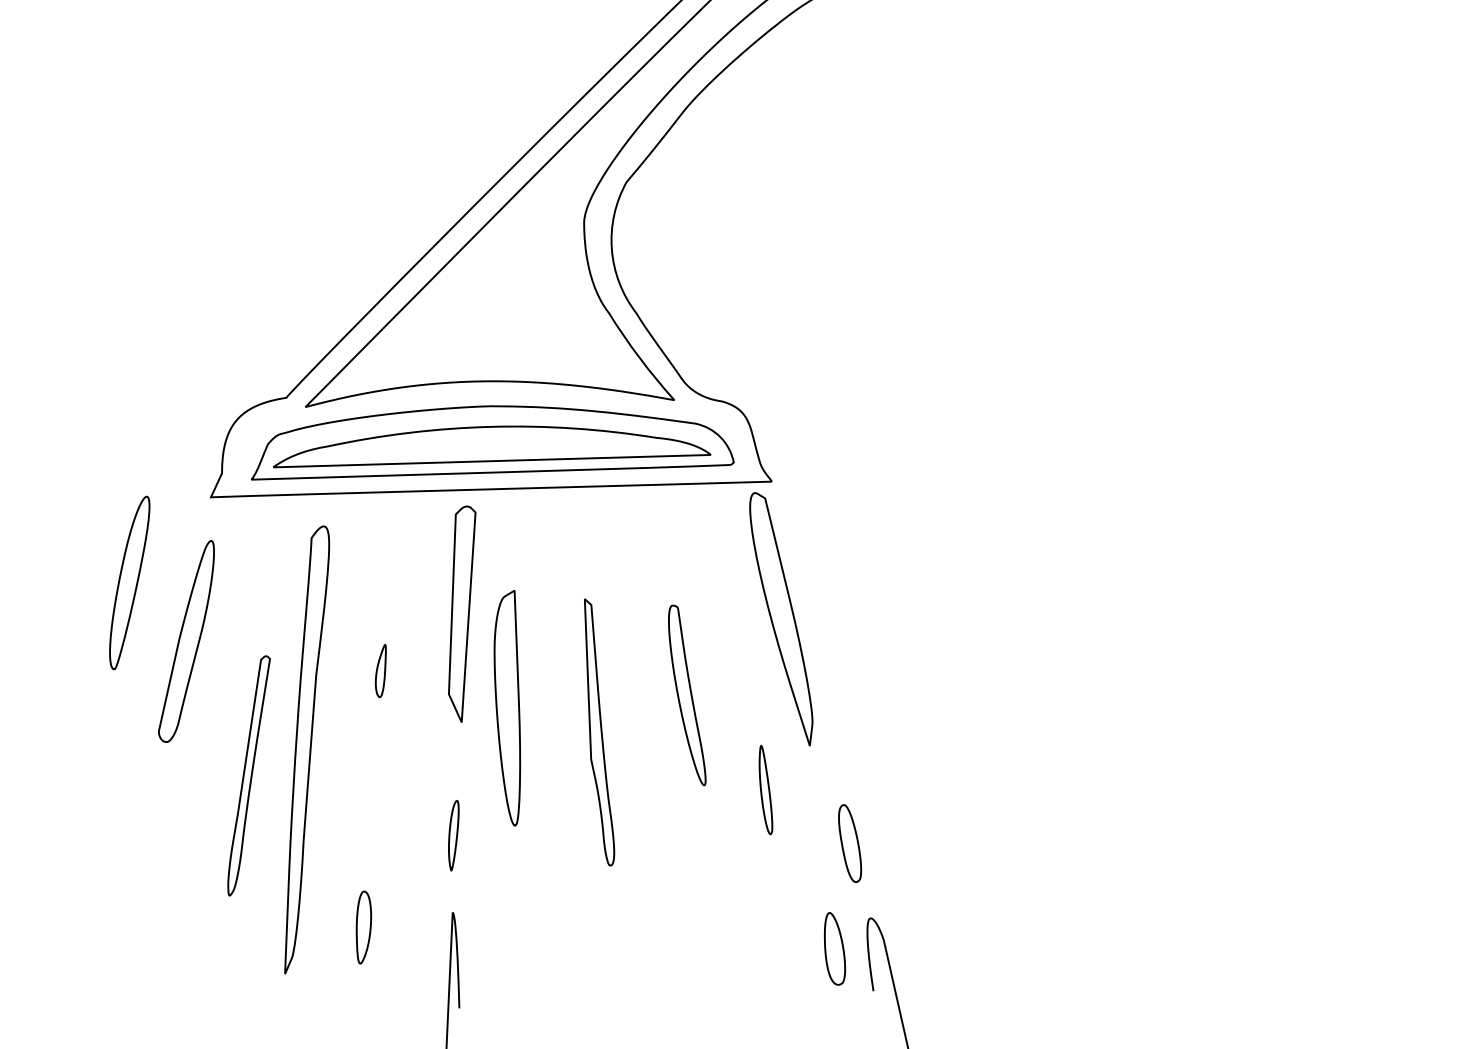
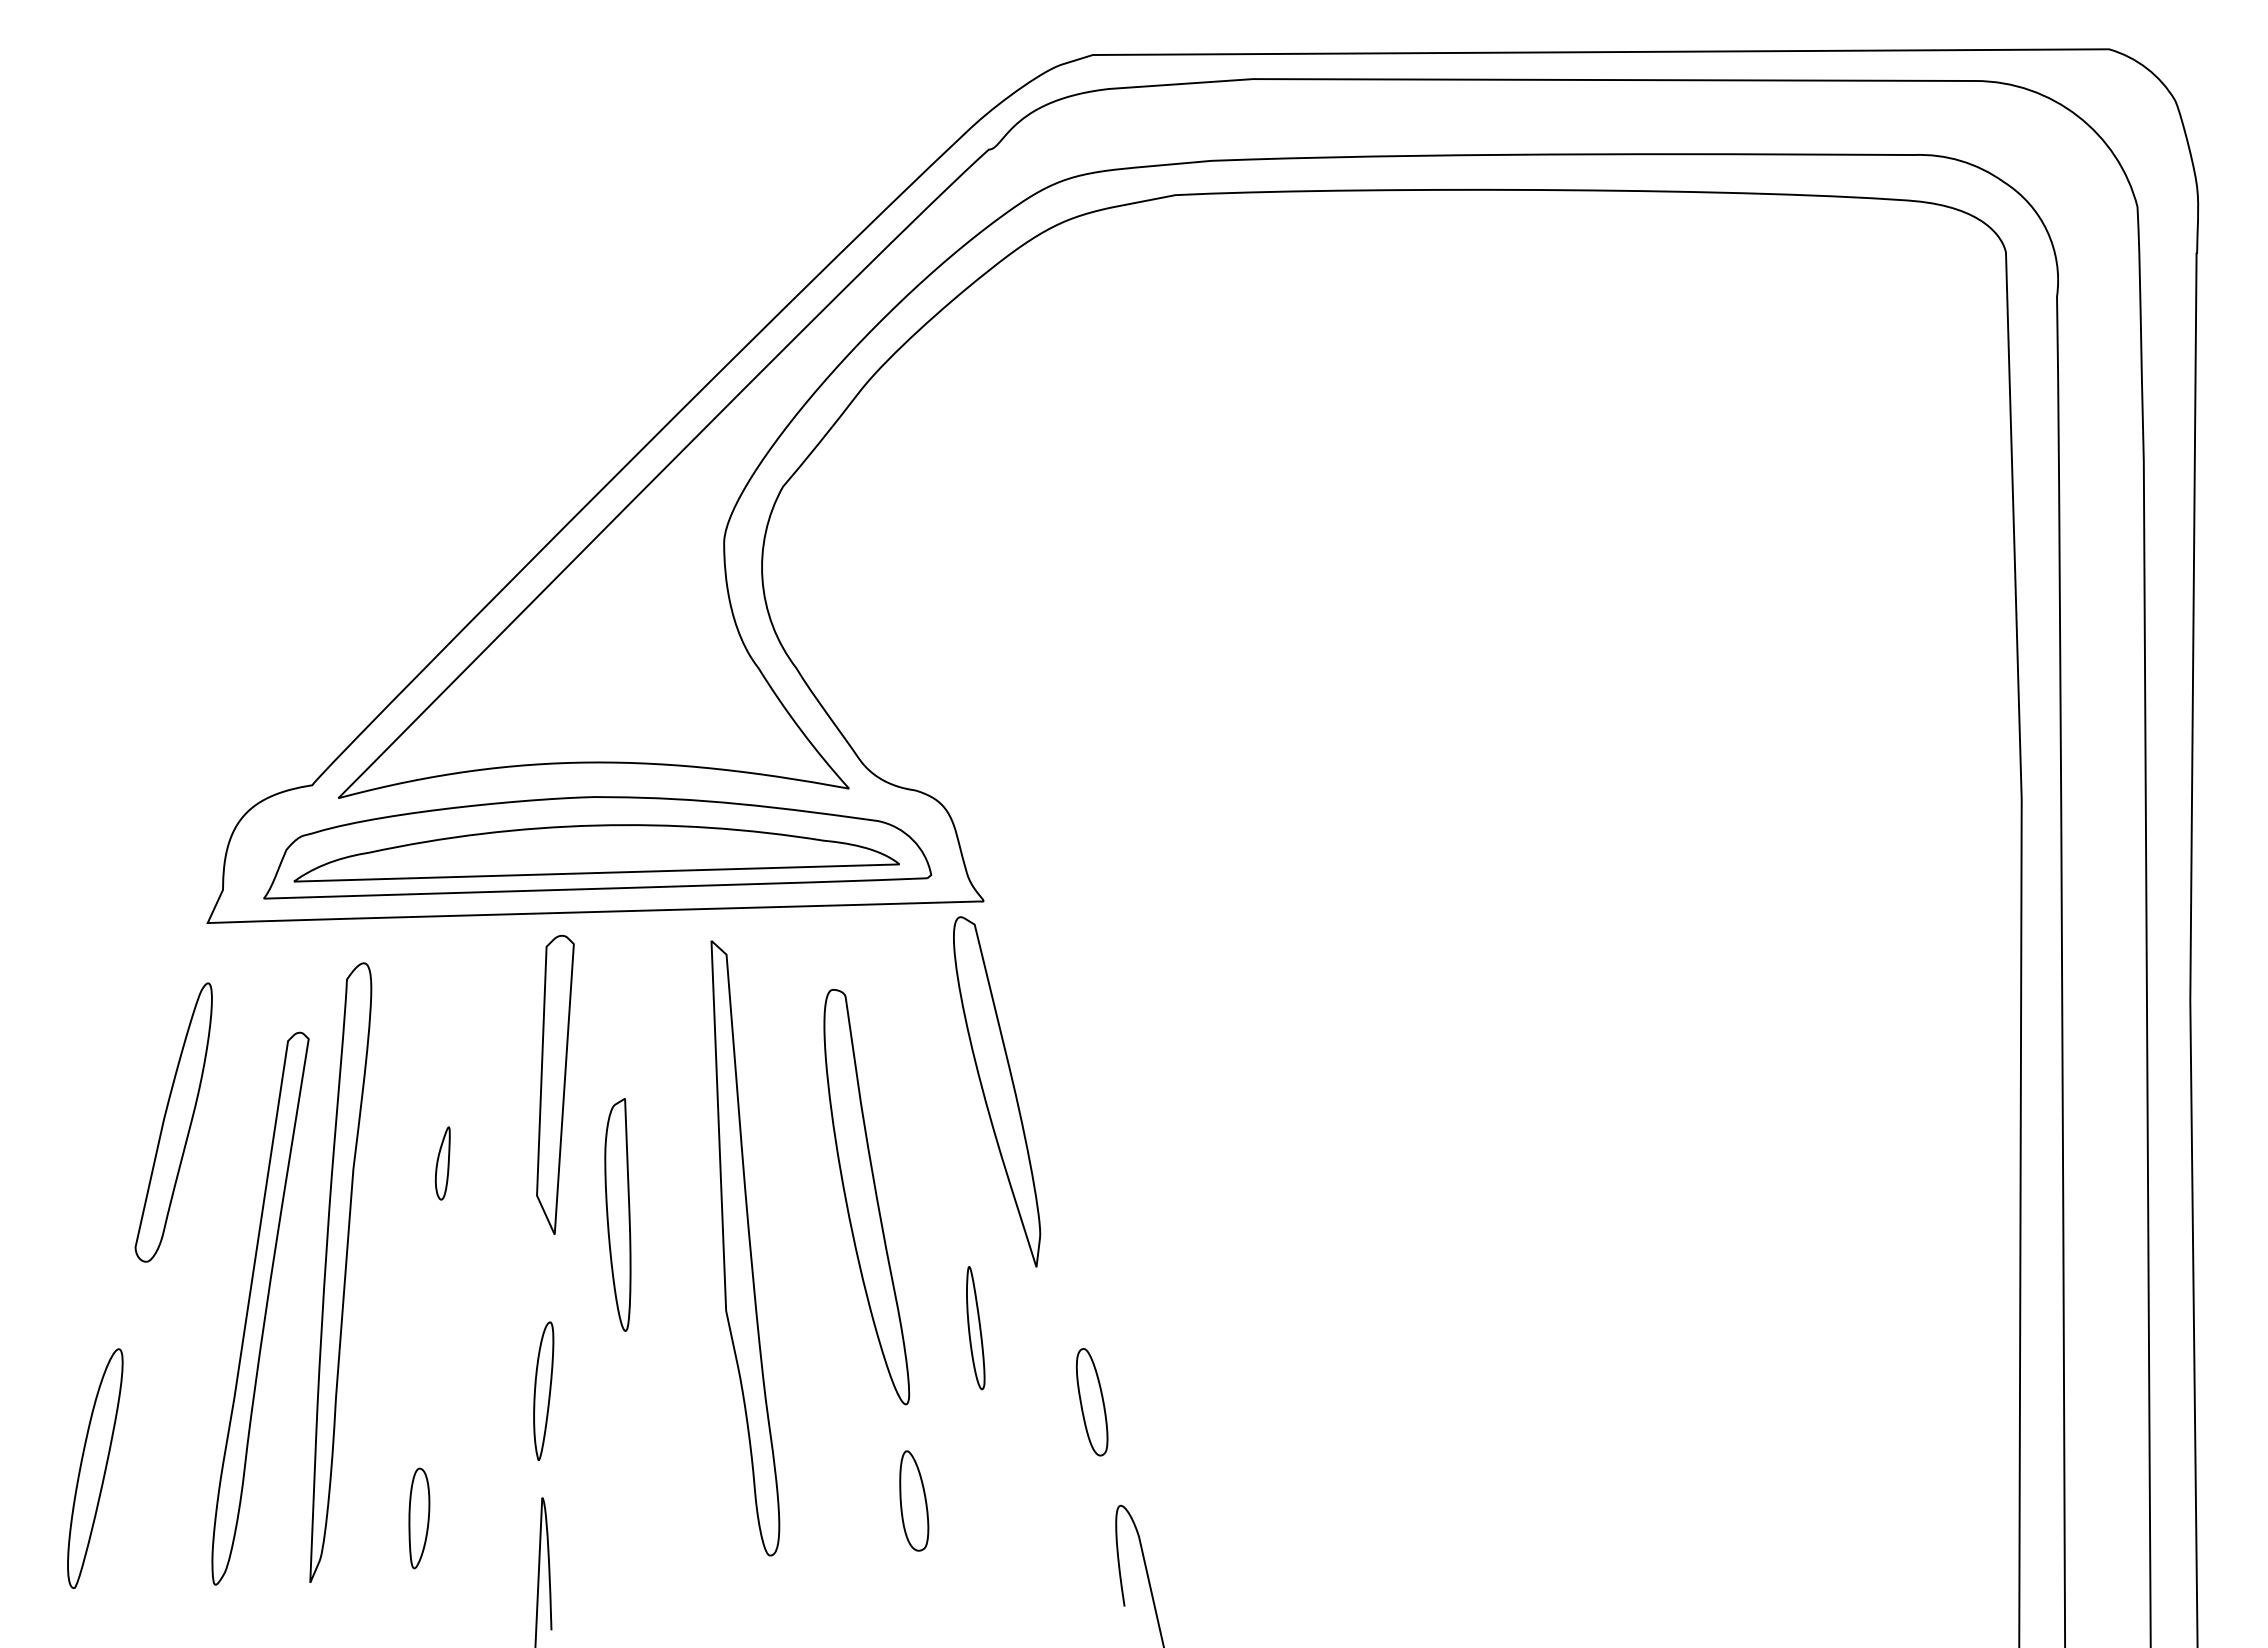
part: (129, 582) -> (95, 1468), moved
part: (687, 695) -> (866, 1197), size x1.67
part: (507, 707) -> (617, 1214), size x0.71
part: (599, 732) -> (745, 1248), size x1.67
part: (249, 775) -> (260, 1308), size x1.67
part: (453, 835) -> (543, 1391), size x1.43
part: (835, 948) -> (914, 1500), moved

